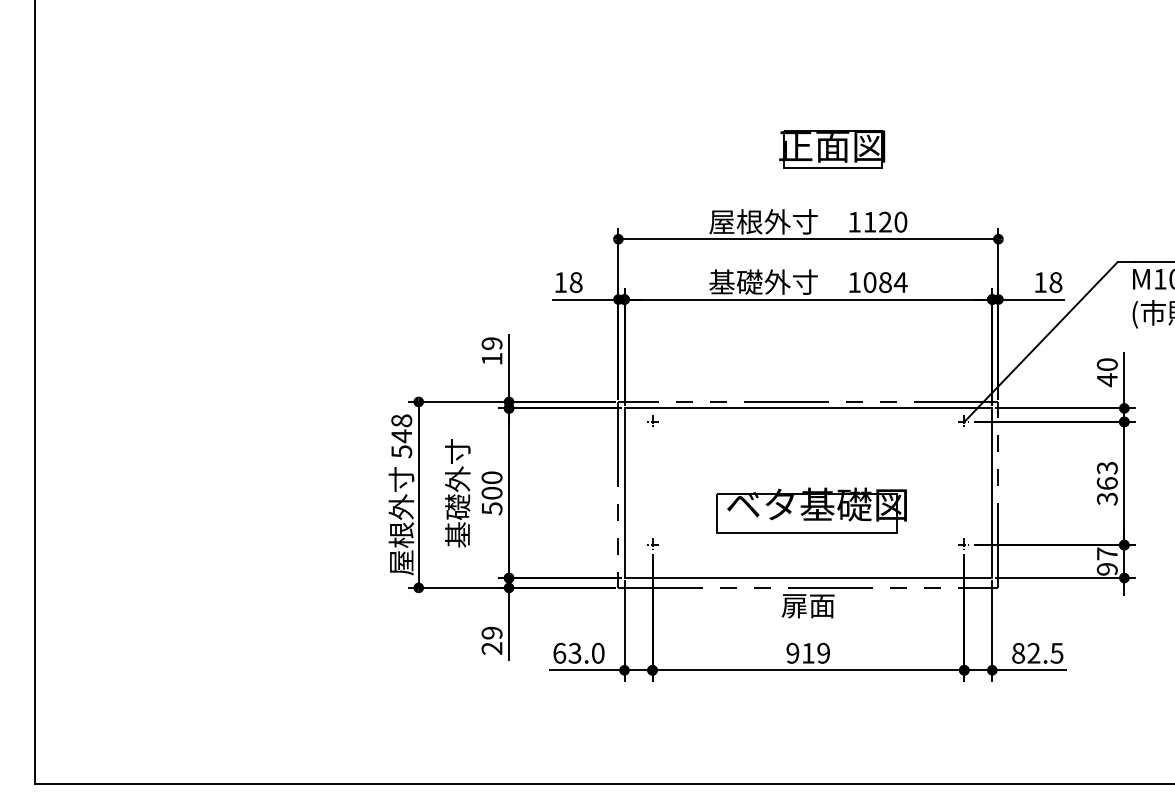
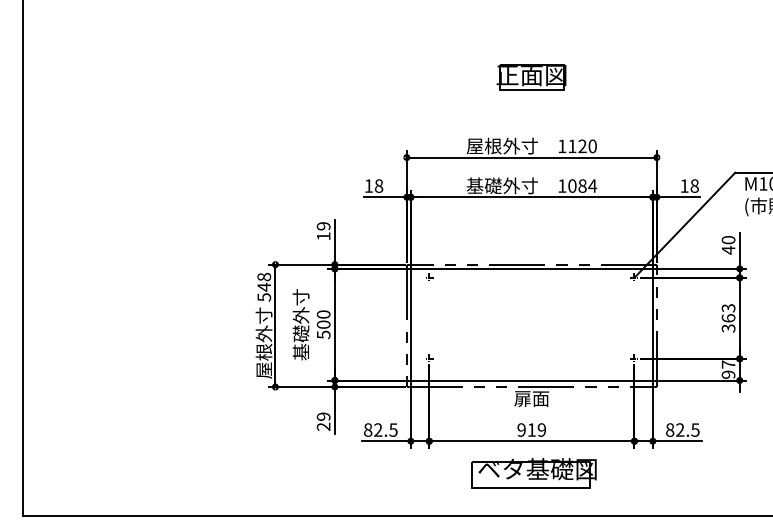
part: (832, 149) -> (531, 77), moved
part: (810, 511) -> (533, 473), moved
text: (578, 652) -> (380, 429), 63.0 -> 82.5

